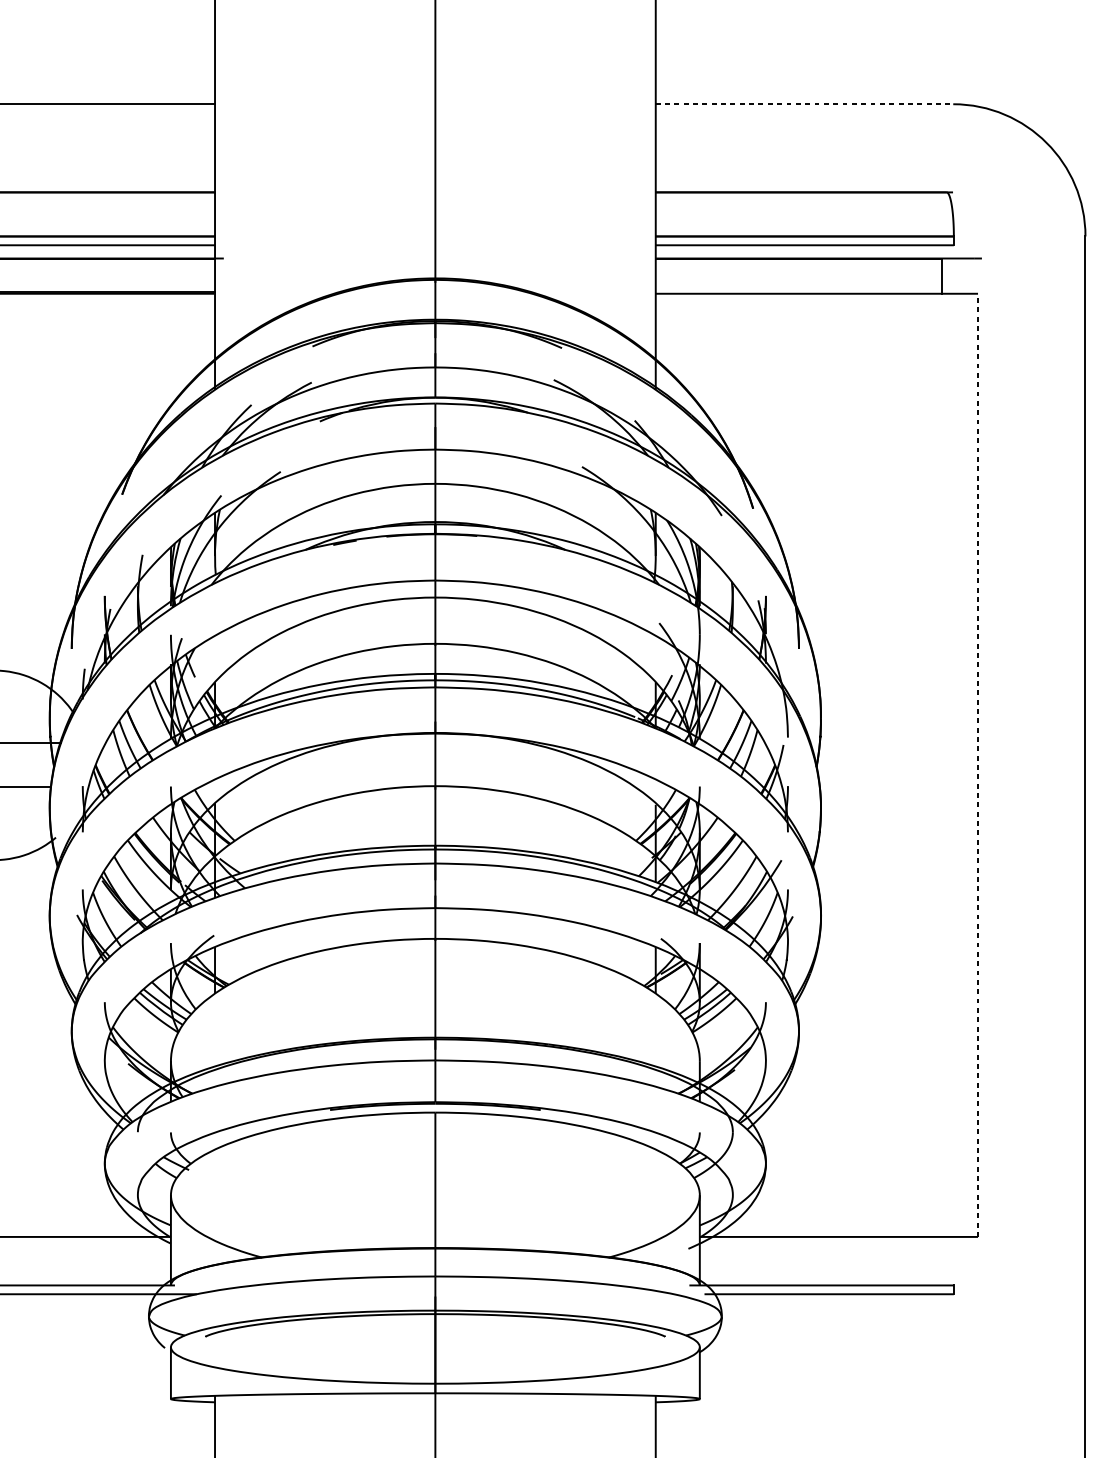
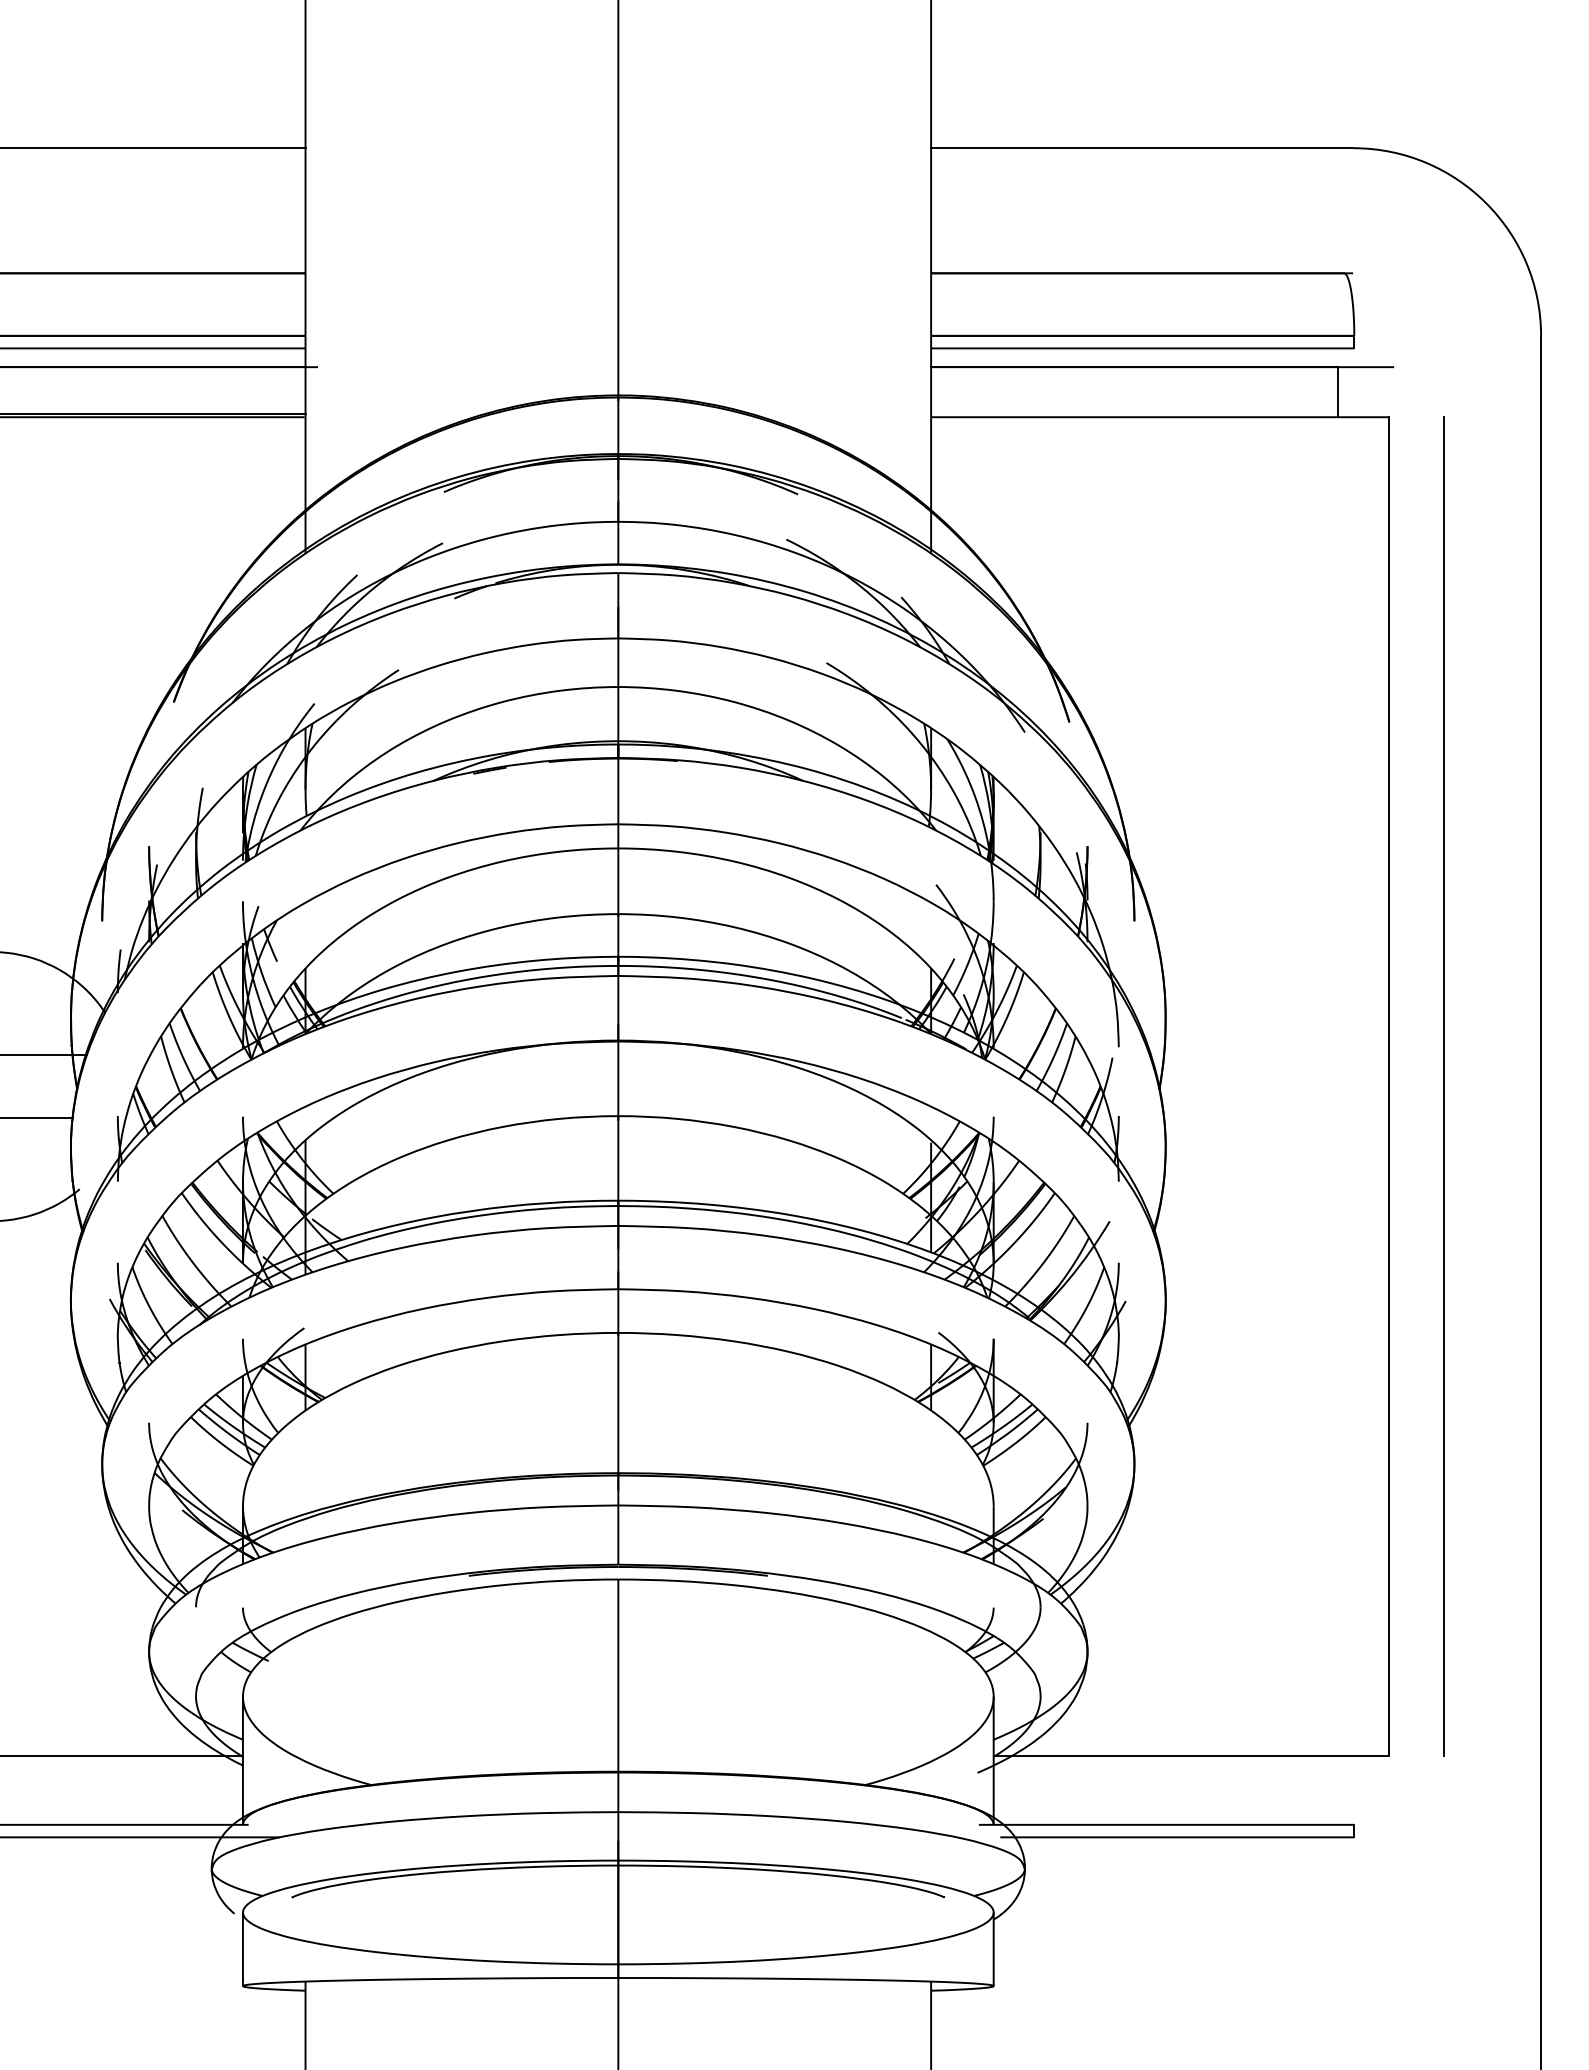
line: (804, 104) -> (1142, 148), dashed -> solid
line: (977, 765) -> (1388, 1086), dashed -> solid
line: (1017, 765) -> (1444, 1086), added

